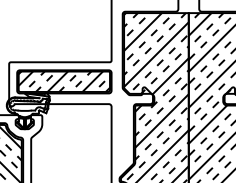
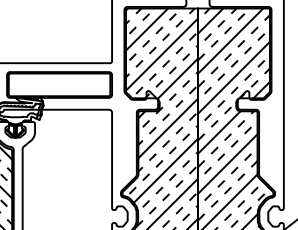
hatch: (64, 81) -> (59, 84), removed

